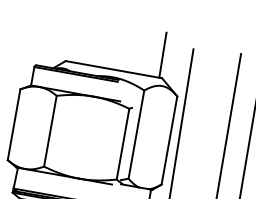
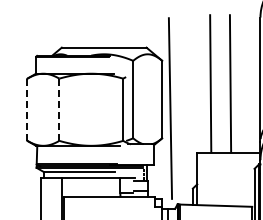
line: (162, 54) -> (143, 27), removed
line: (14, 125) -> (27, 110), solid -> dashed
line: (50, 132) -> (59, 110), solid -> dashed

